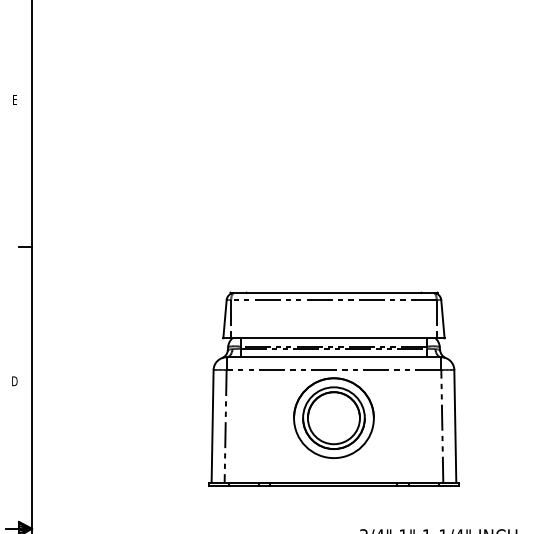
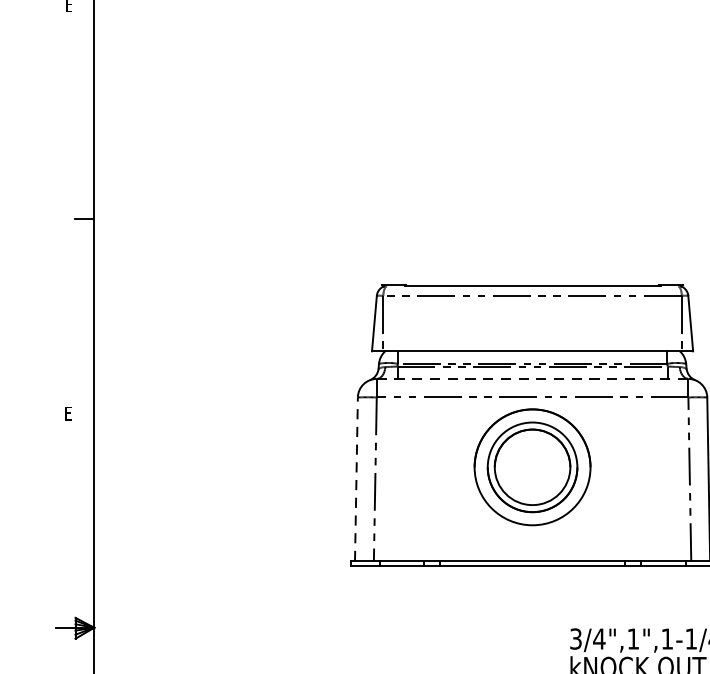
line: (334, 357) -> (533, 379), solid -> dashed
text: (14, 381) -> (68, 414), D -> E
line: (212, 425) -> (356, 477), solid -> dashed

